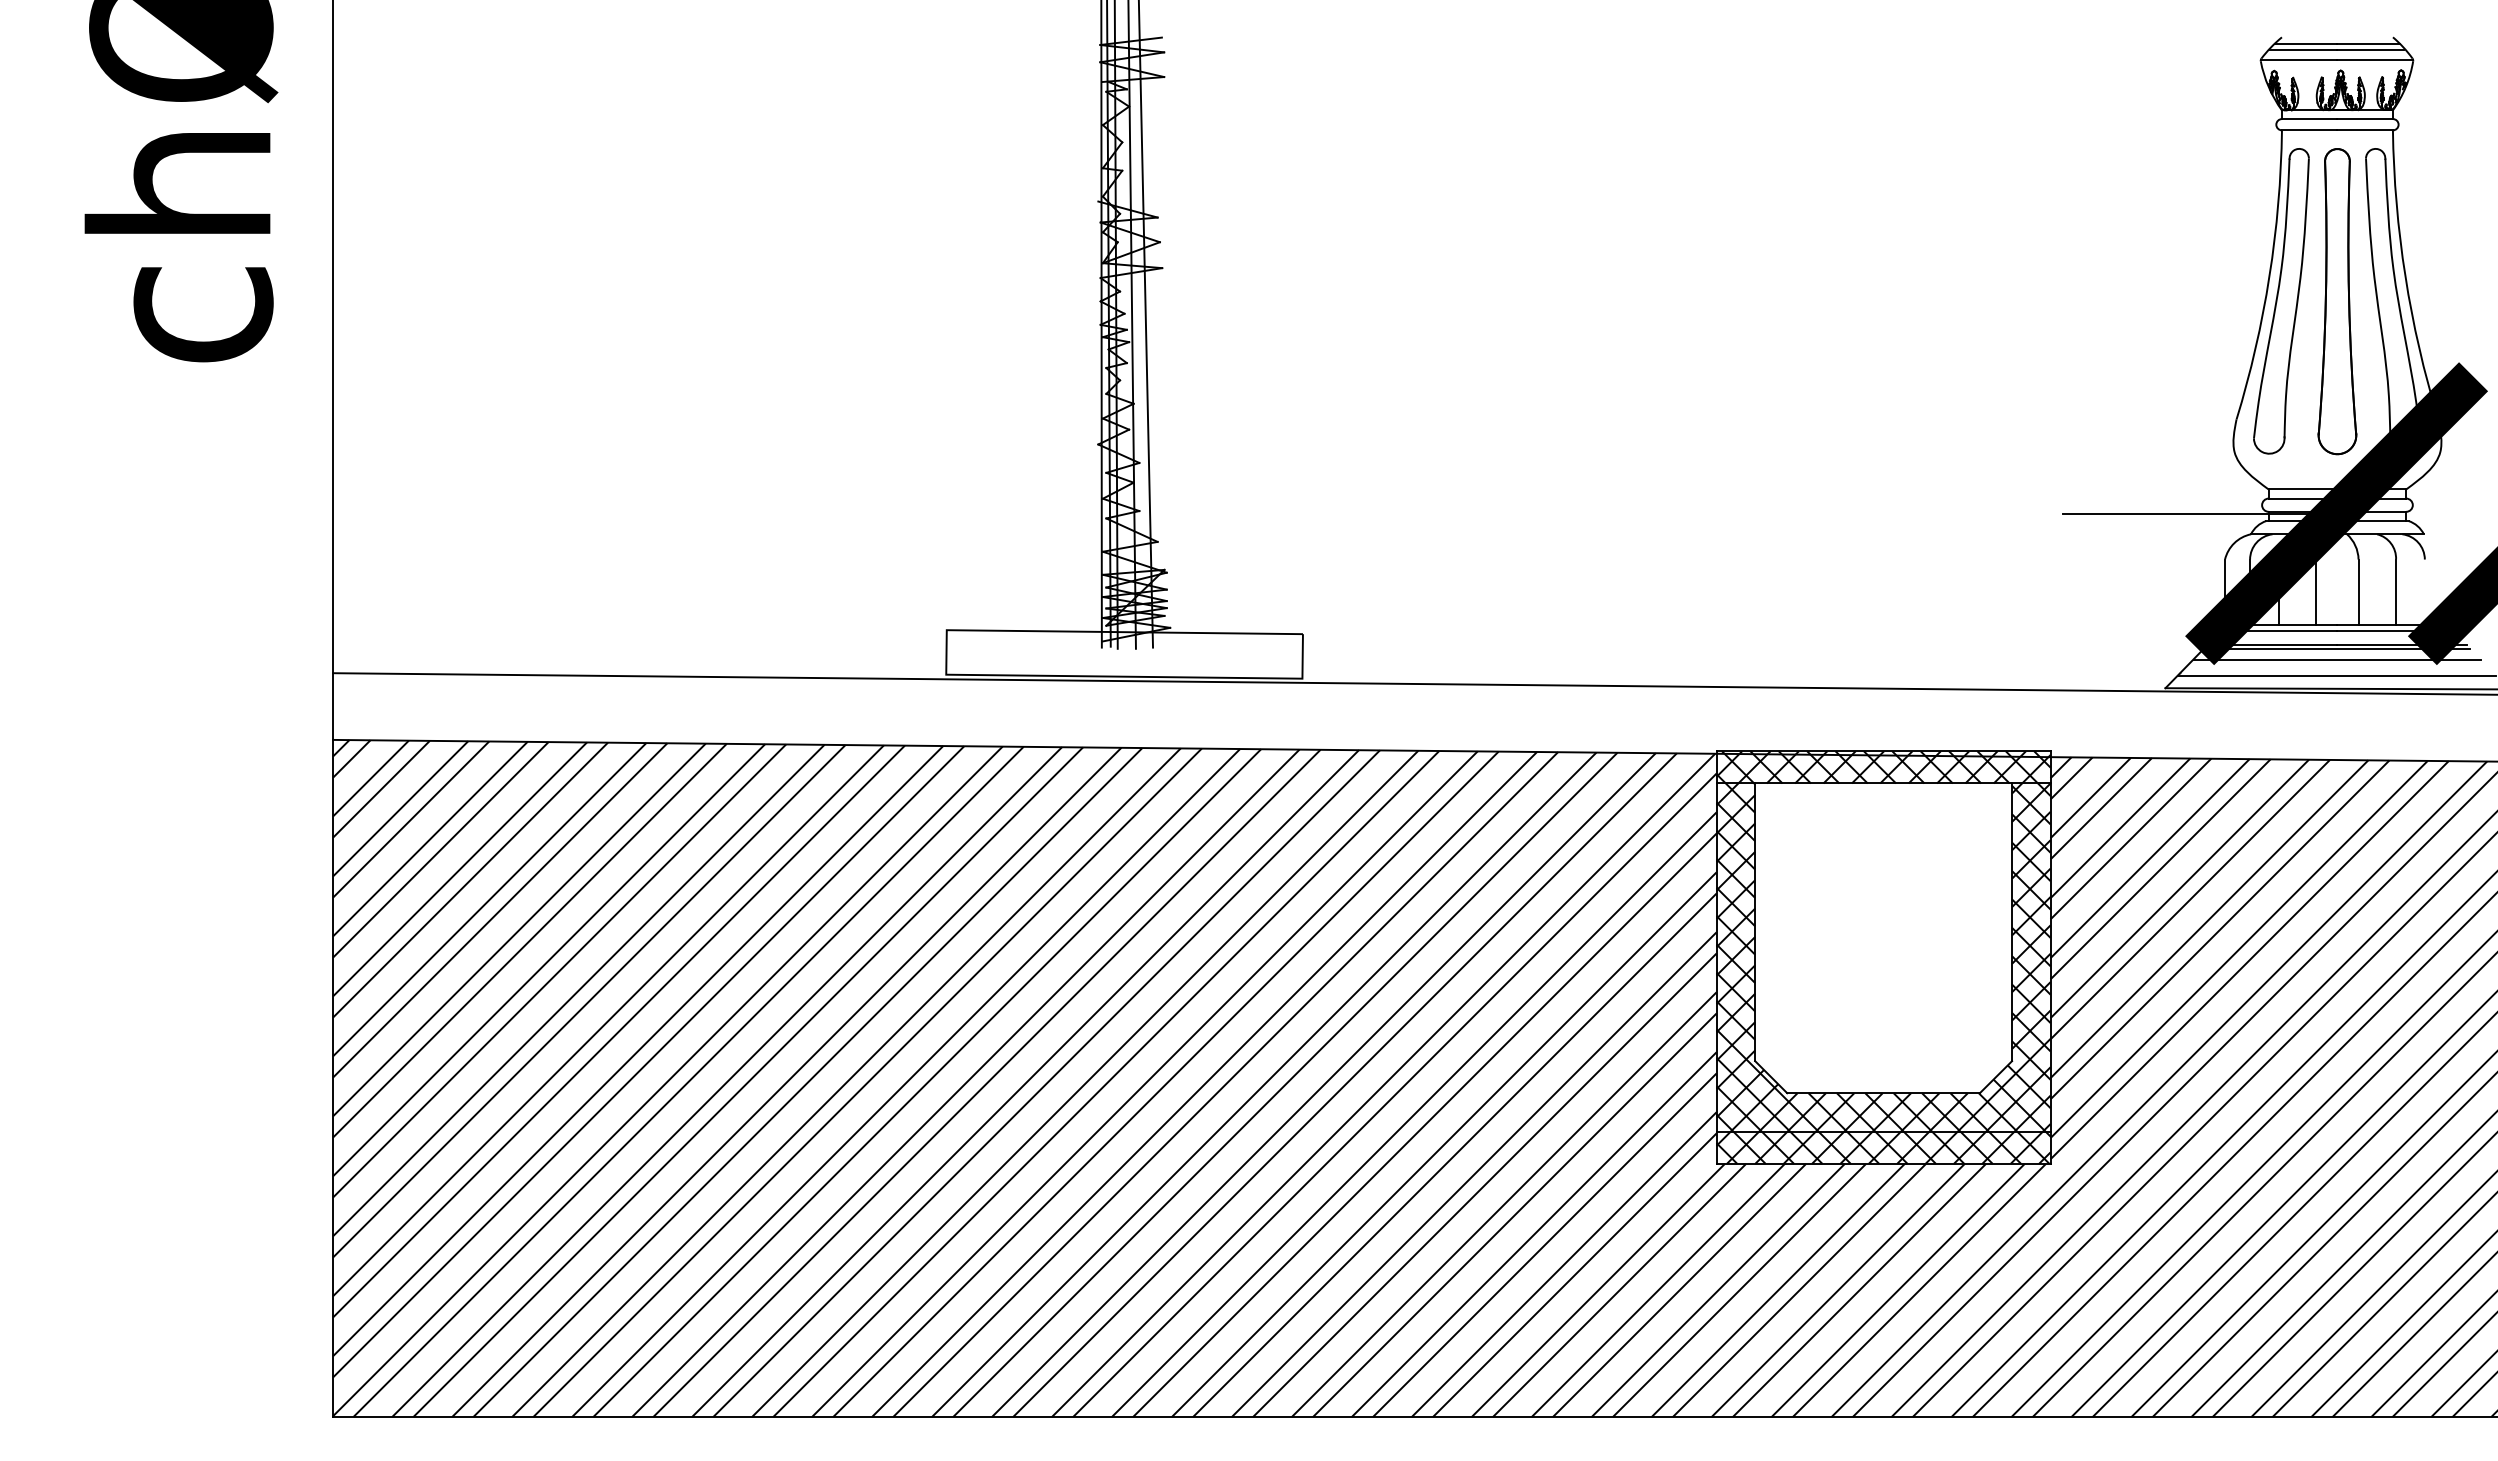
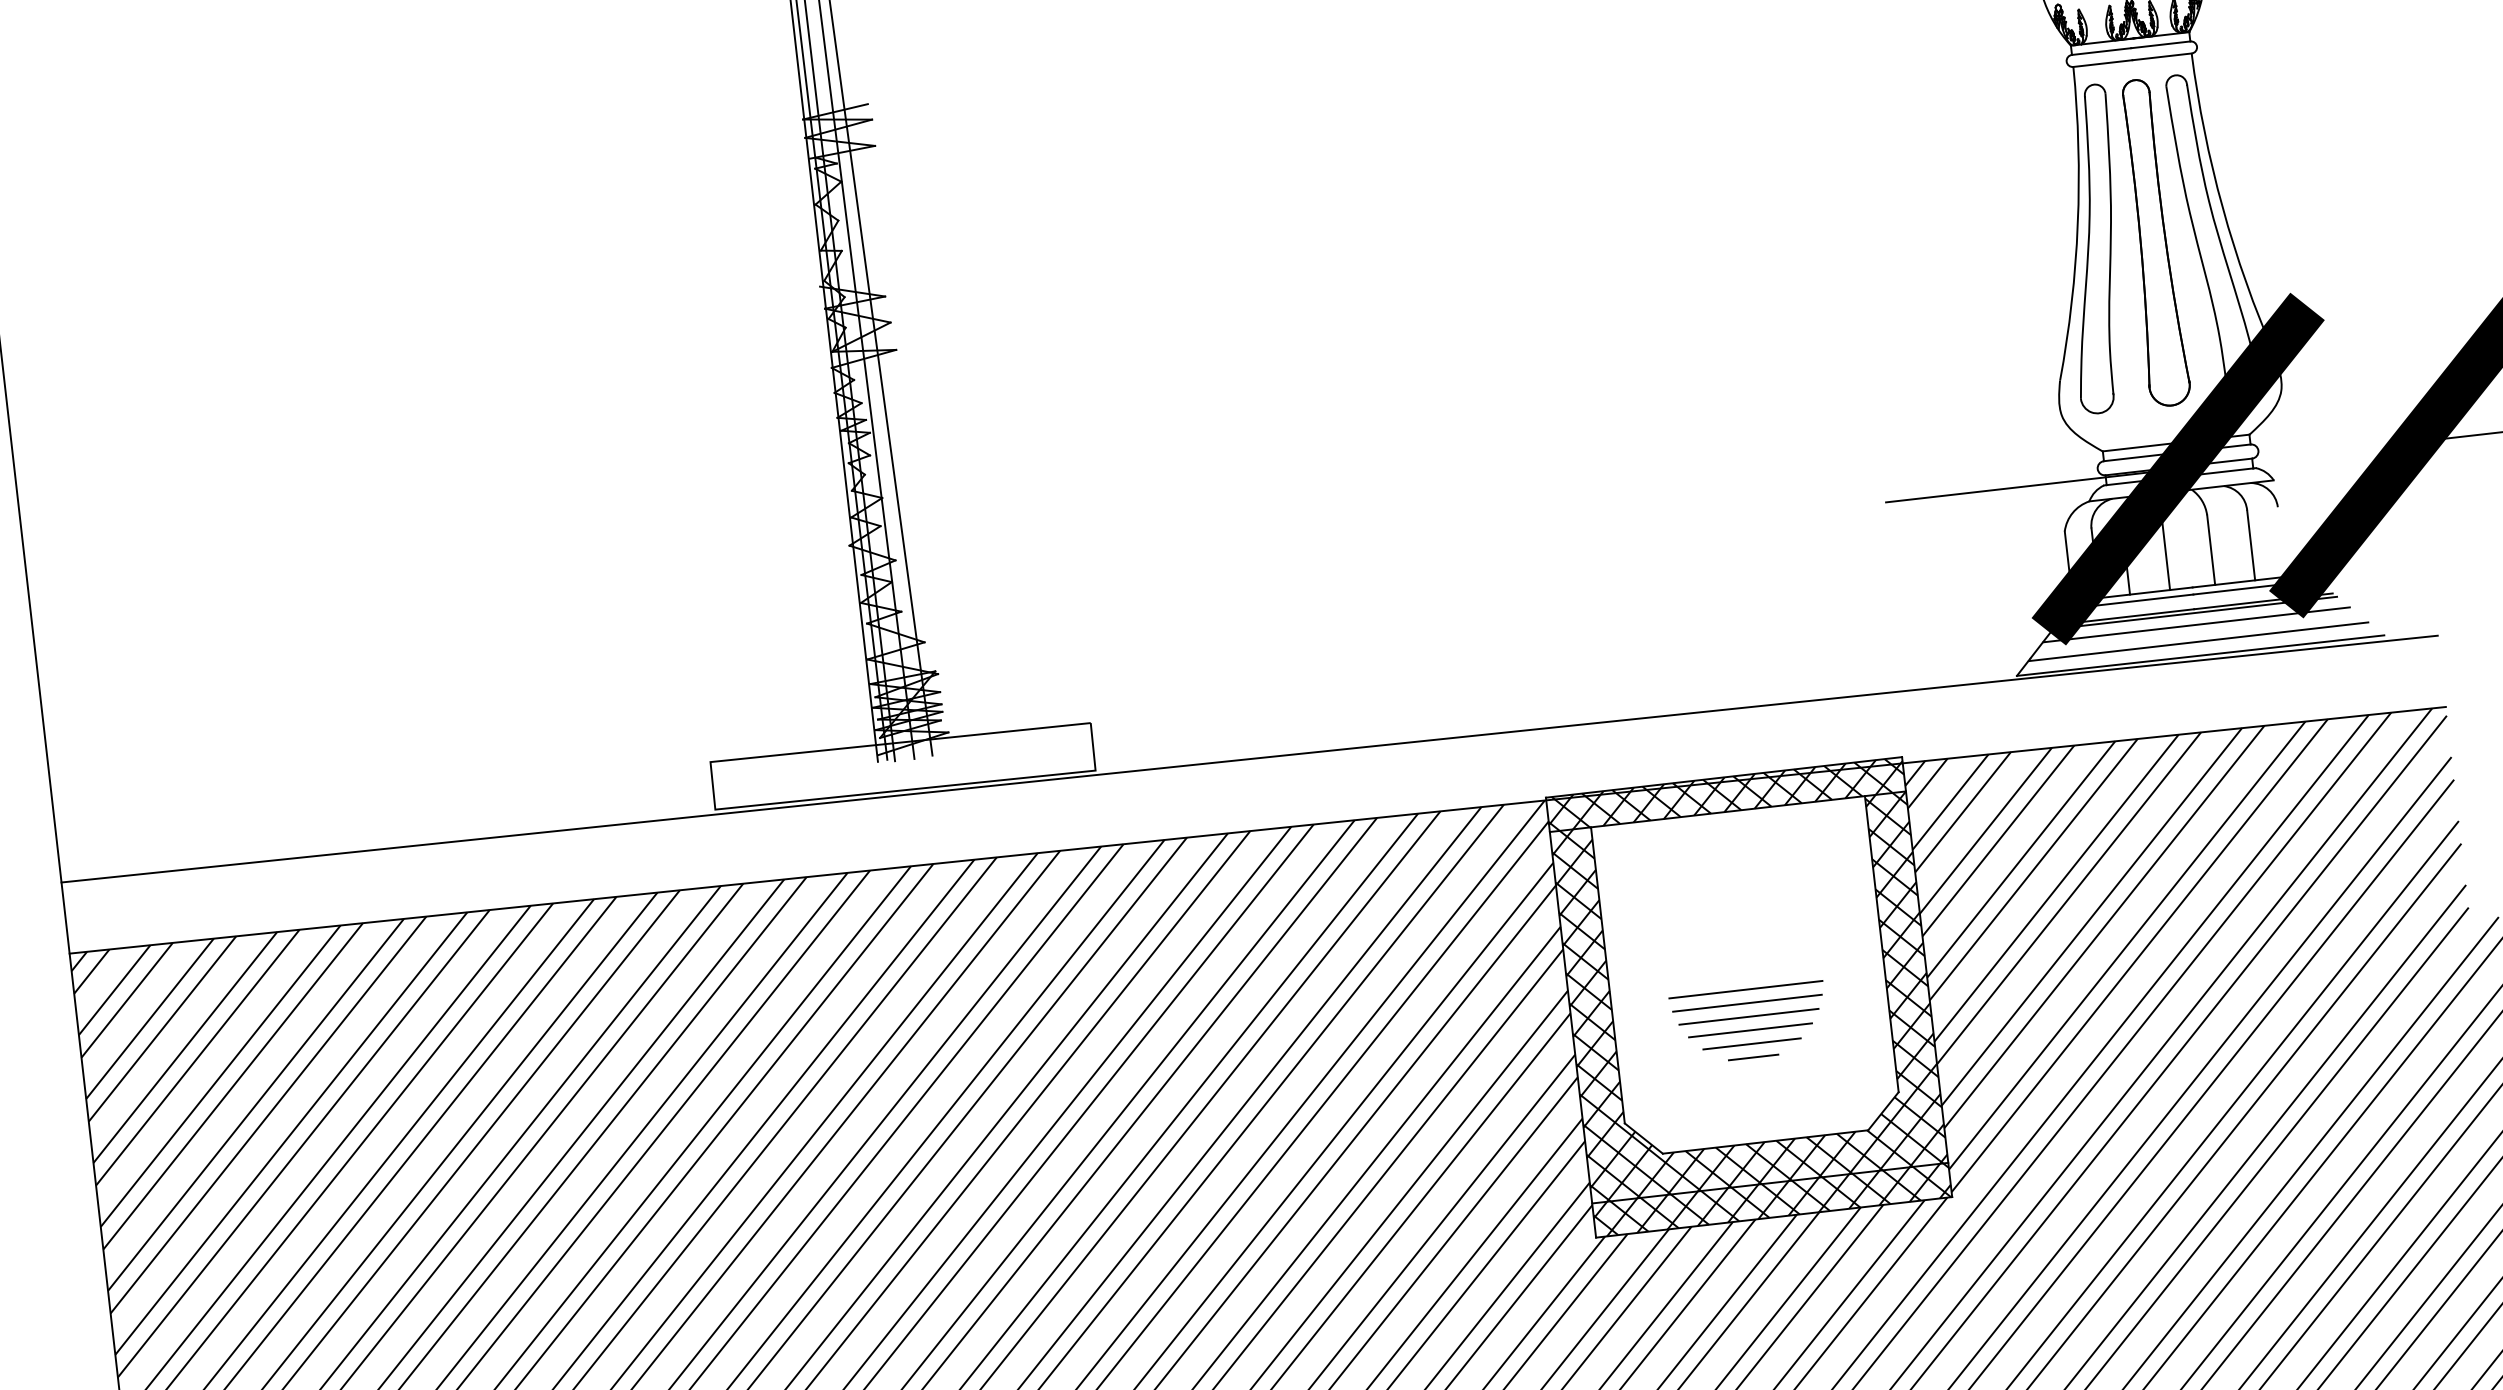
part: (1881, 981) -> (1749, 1023), added

